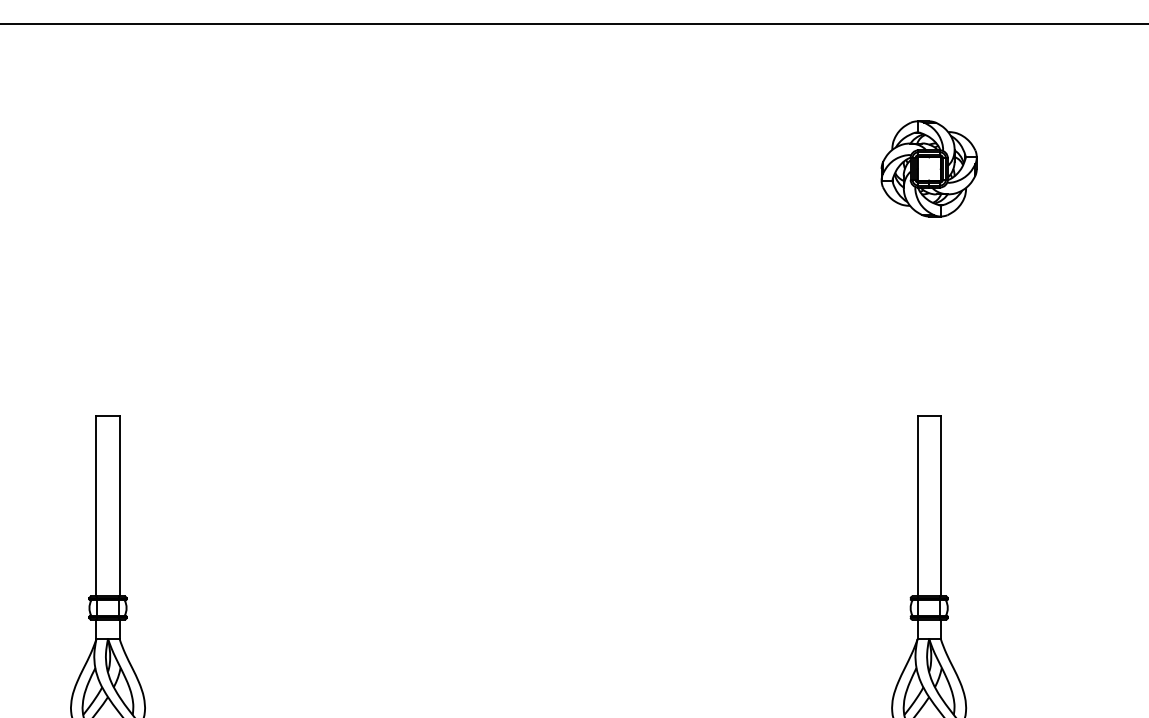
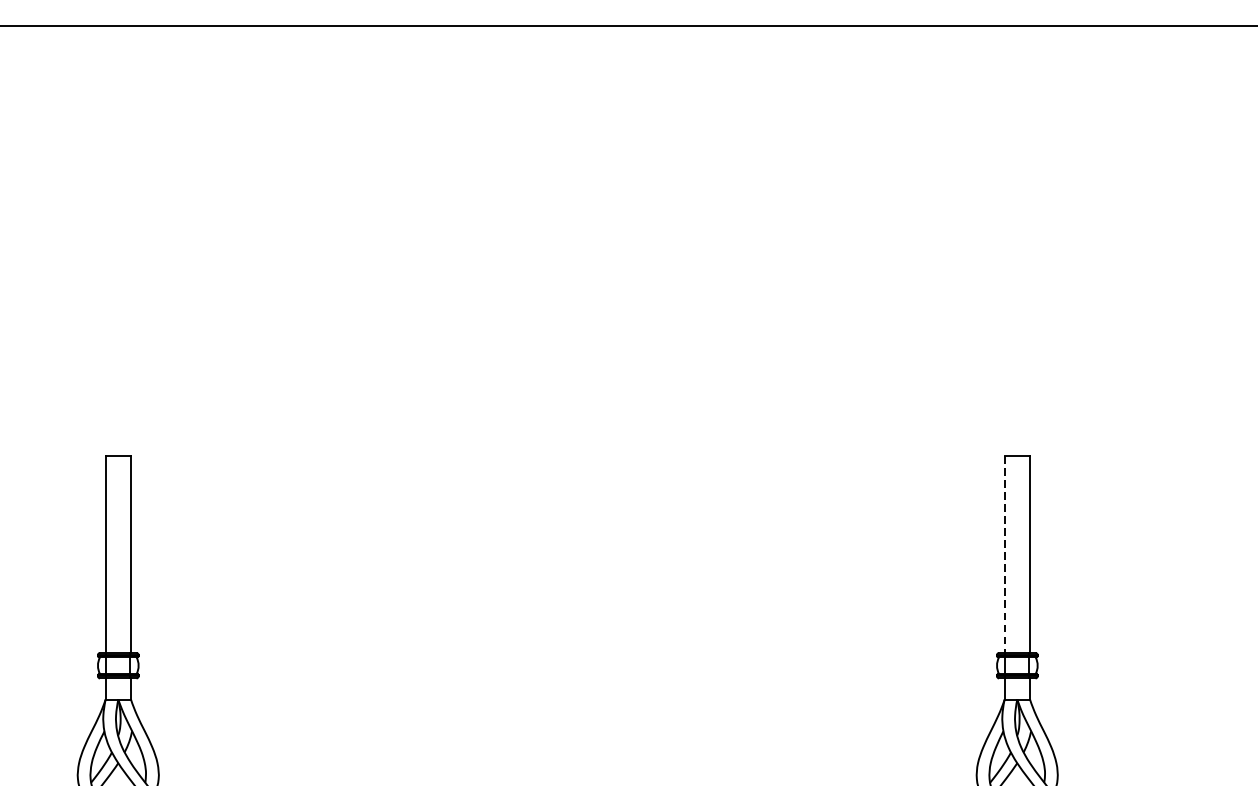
part: (928, 168) -> (1016, 184), removed
line: (917, 506) -> (1004, 554), solid -> dashed

